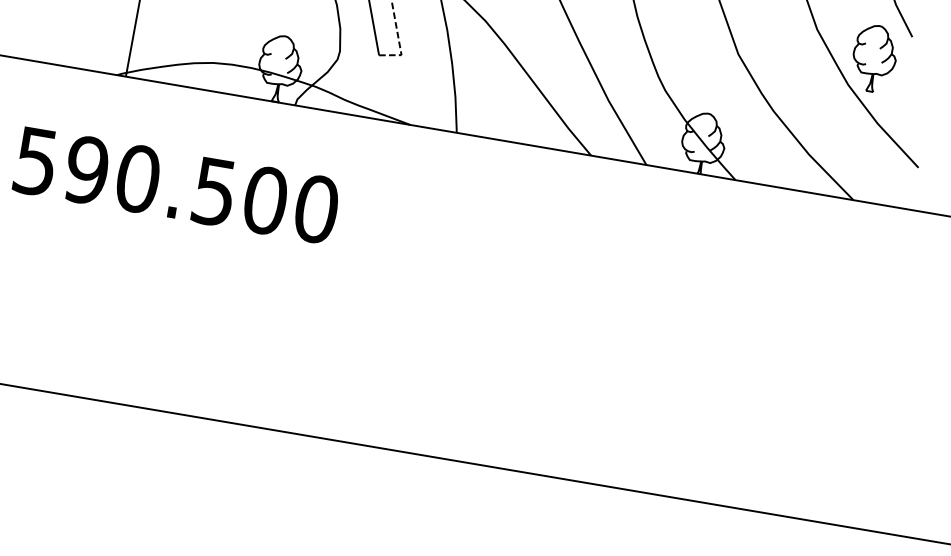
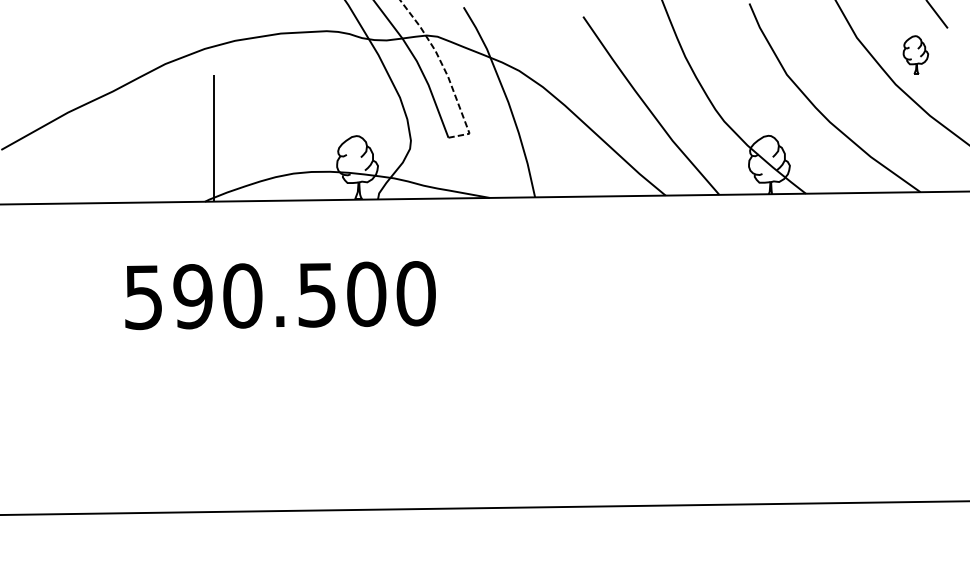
part: (874, 57) -> (915, 54), size x0.6

